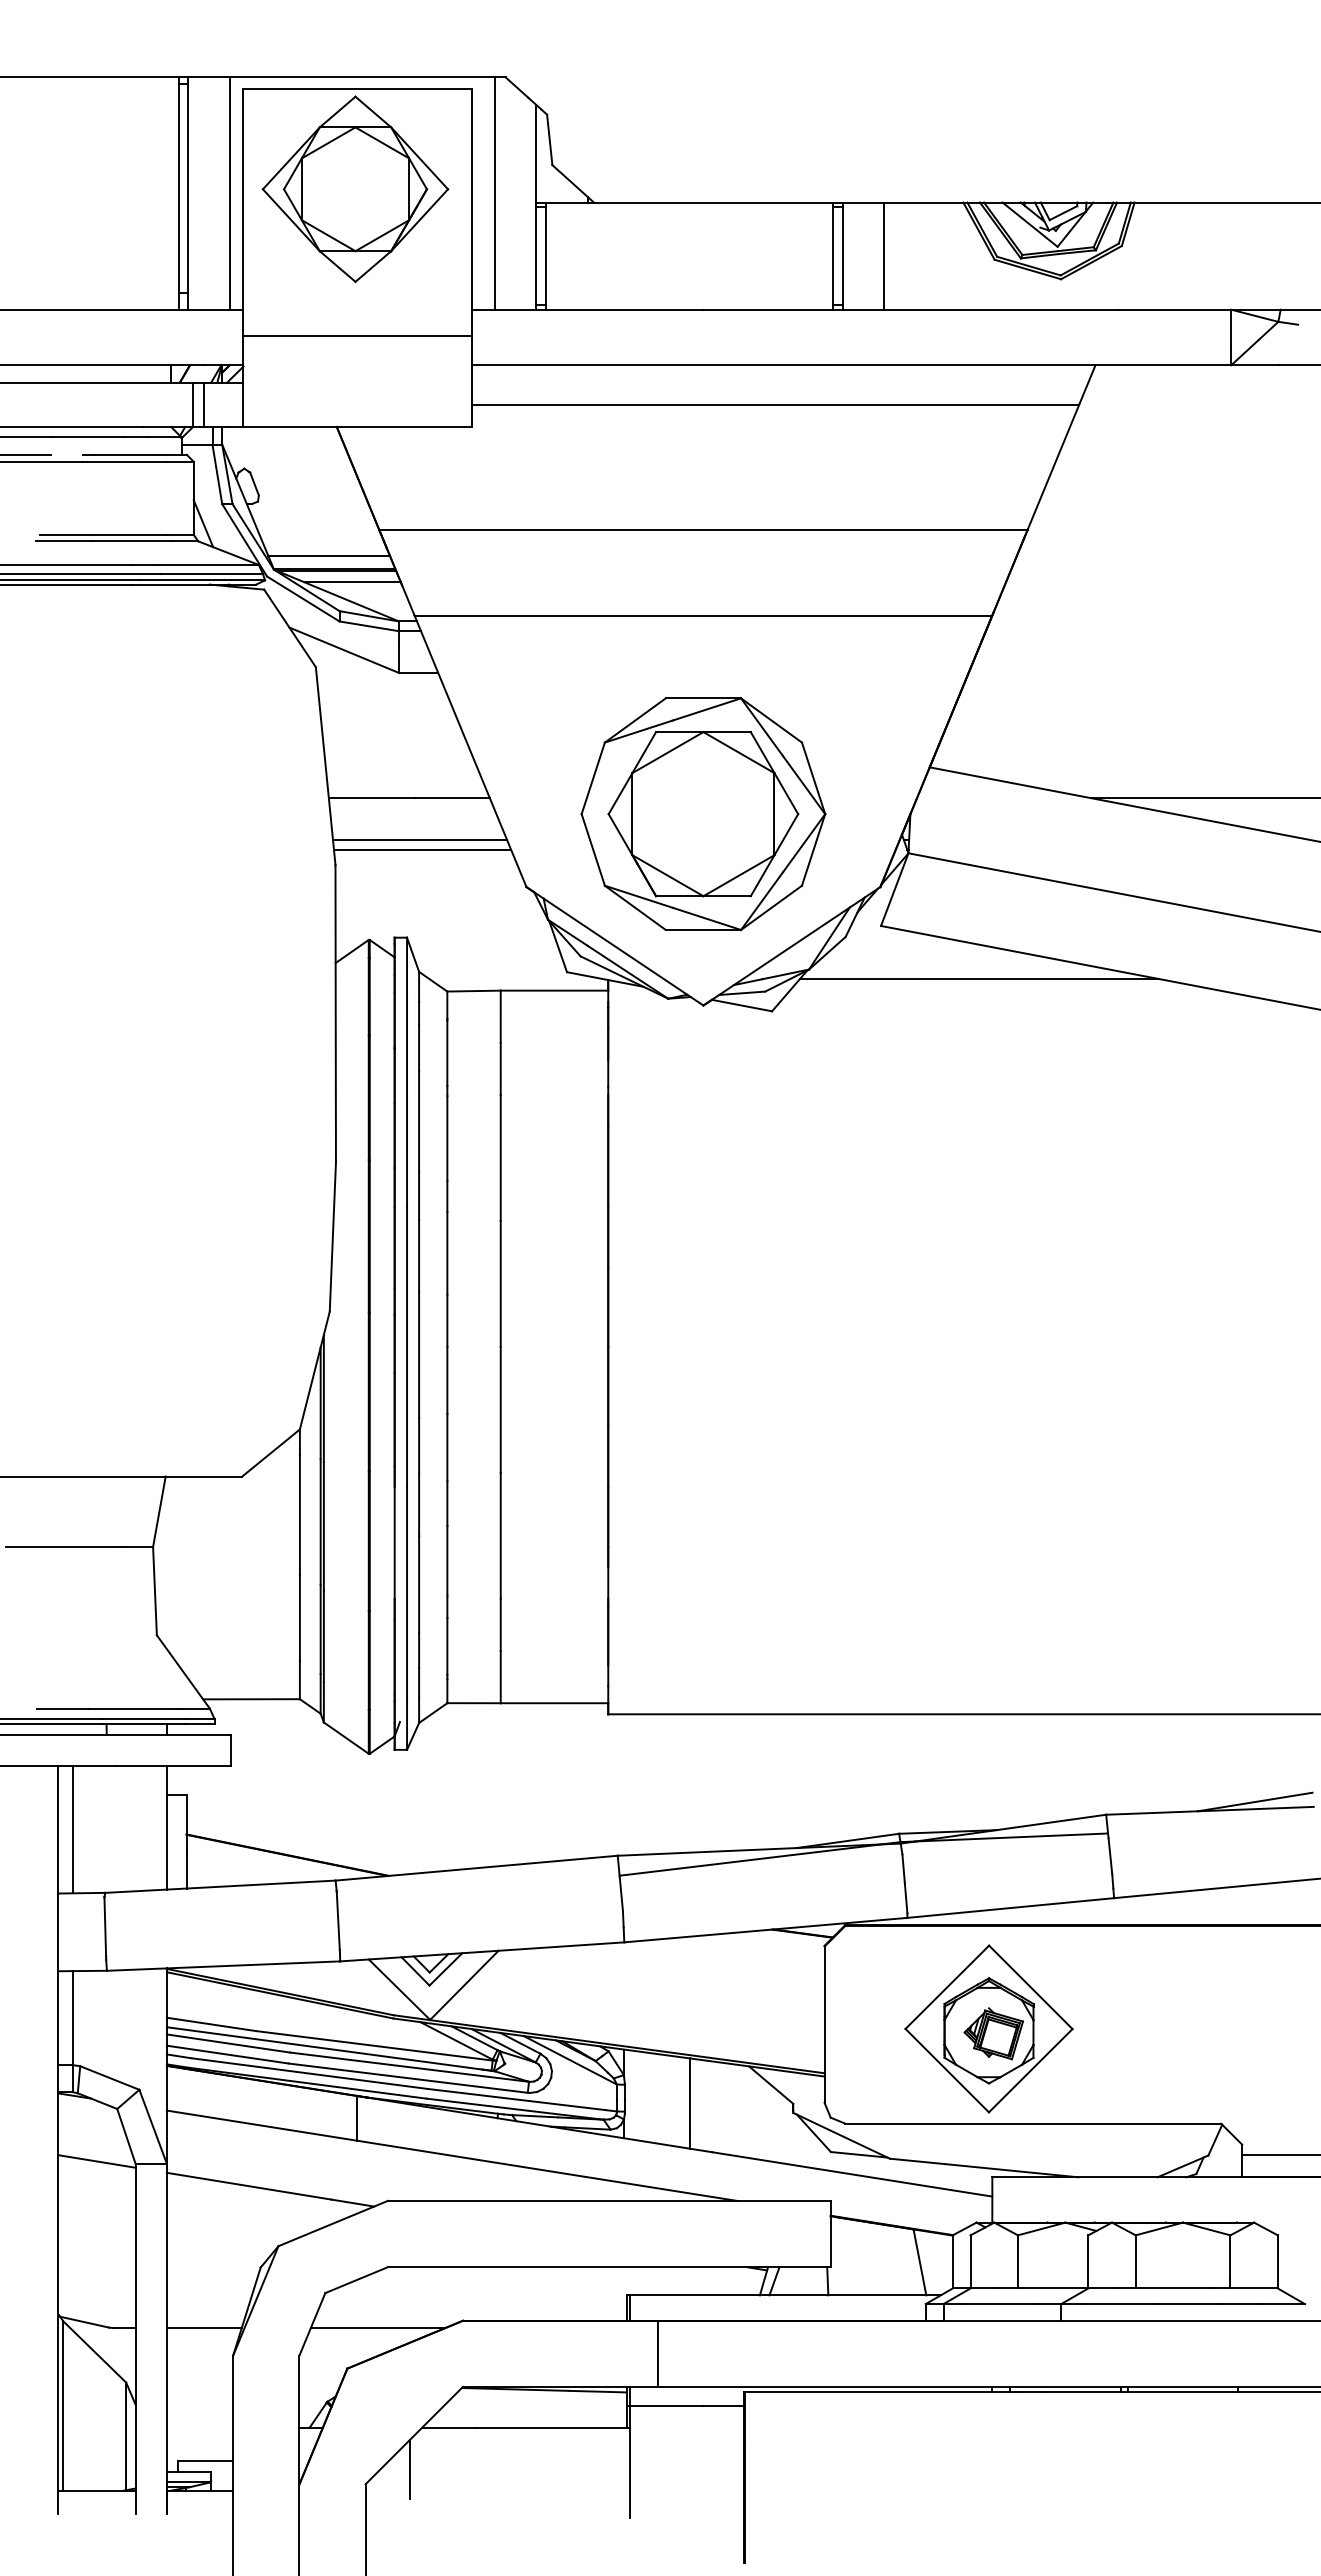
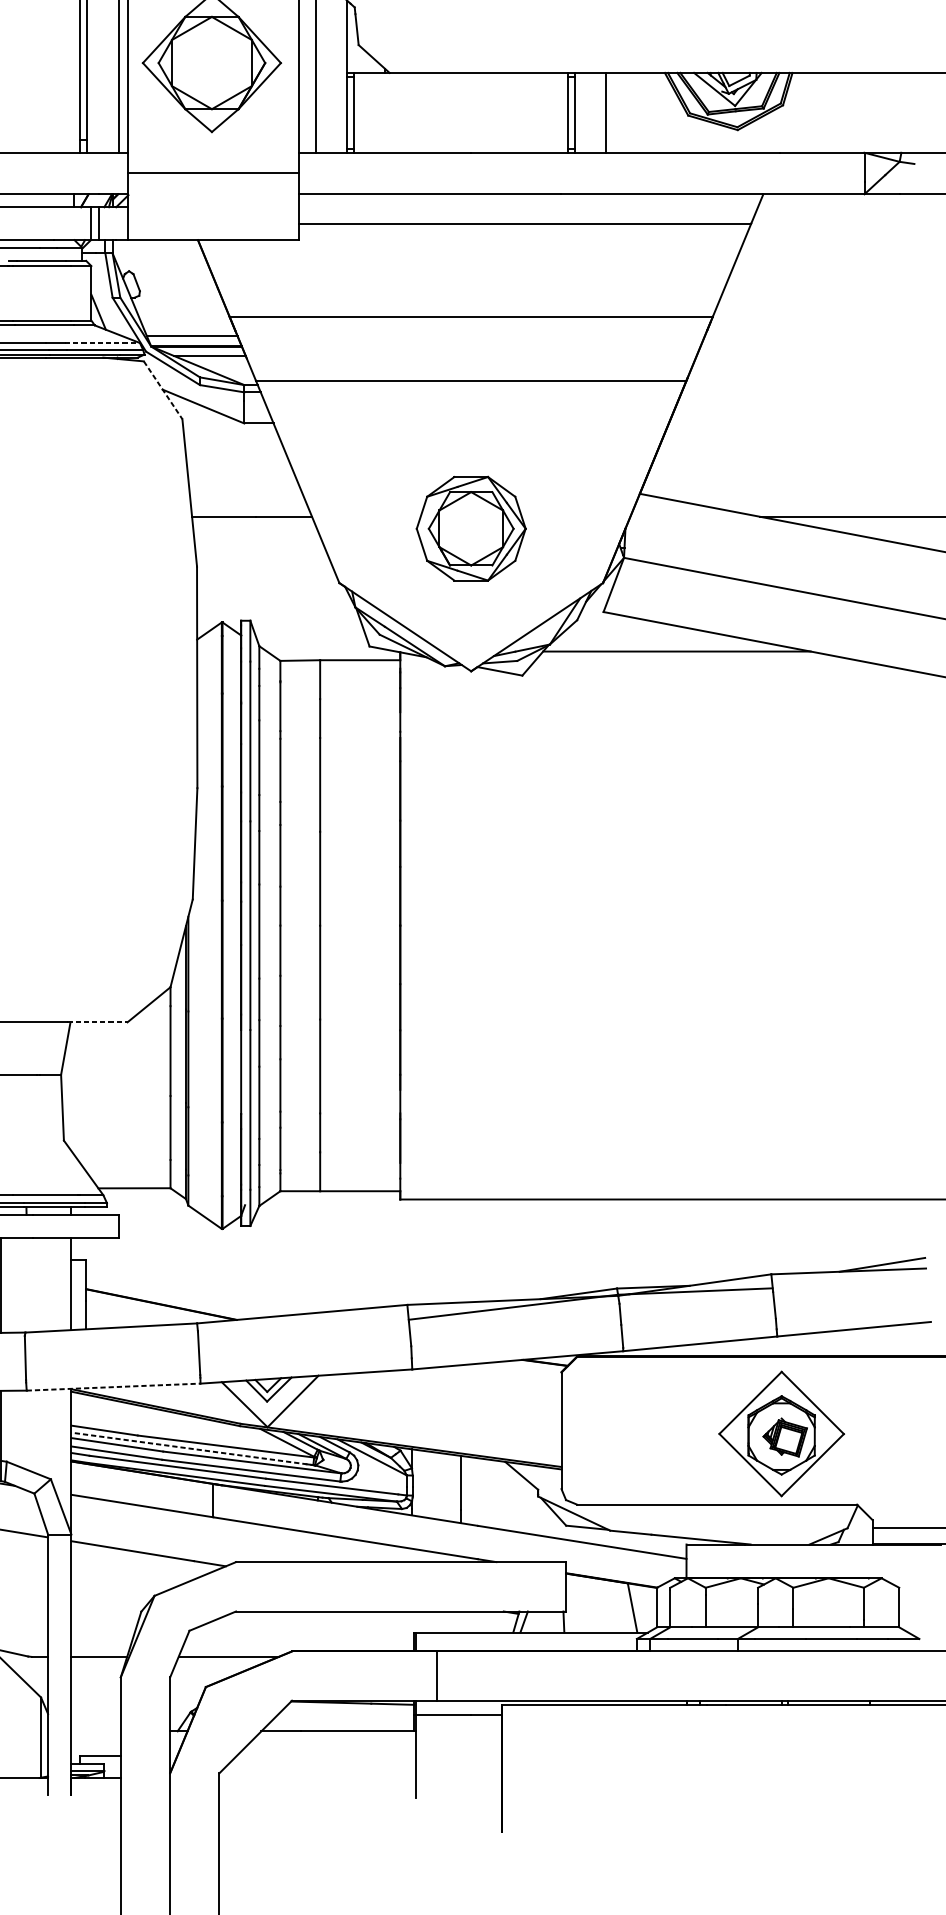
line: (209, 564) -> (103, 342), solid -> dashed
line: (290, 628) -> (163, 390), solid -> dashed
part: (703, 814) -> (471, 528), size x0.6
line: (420, 839) -> (260, 547), removed
line: (422, 849) -> (261, 555), removed
line: (202, 1476) -> (97, 1022), solid -> dashed
line: (223, 1966) -> (113, 1387), solid -> dashed
part: (988, 2028) -> (781, 1433), moved
line: (330, 2049) -> (193, 1449), solid -> dashed
line: (409, 2468) -> (252, 1761), removed

